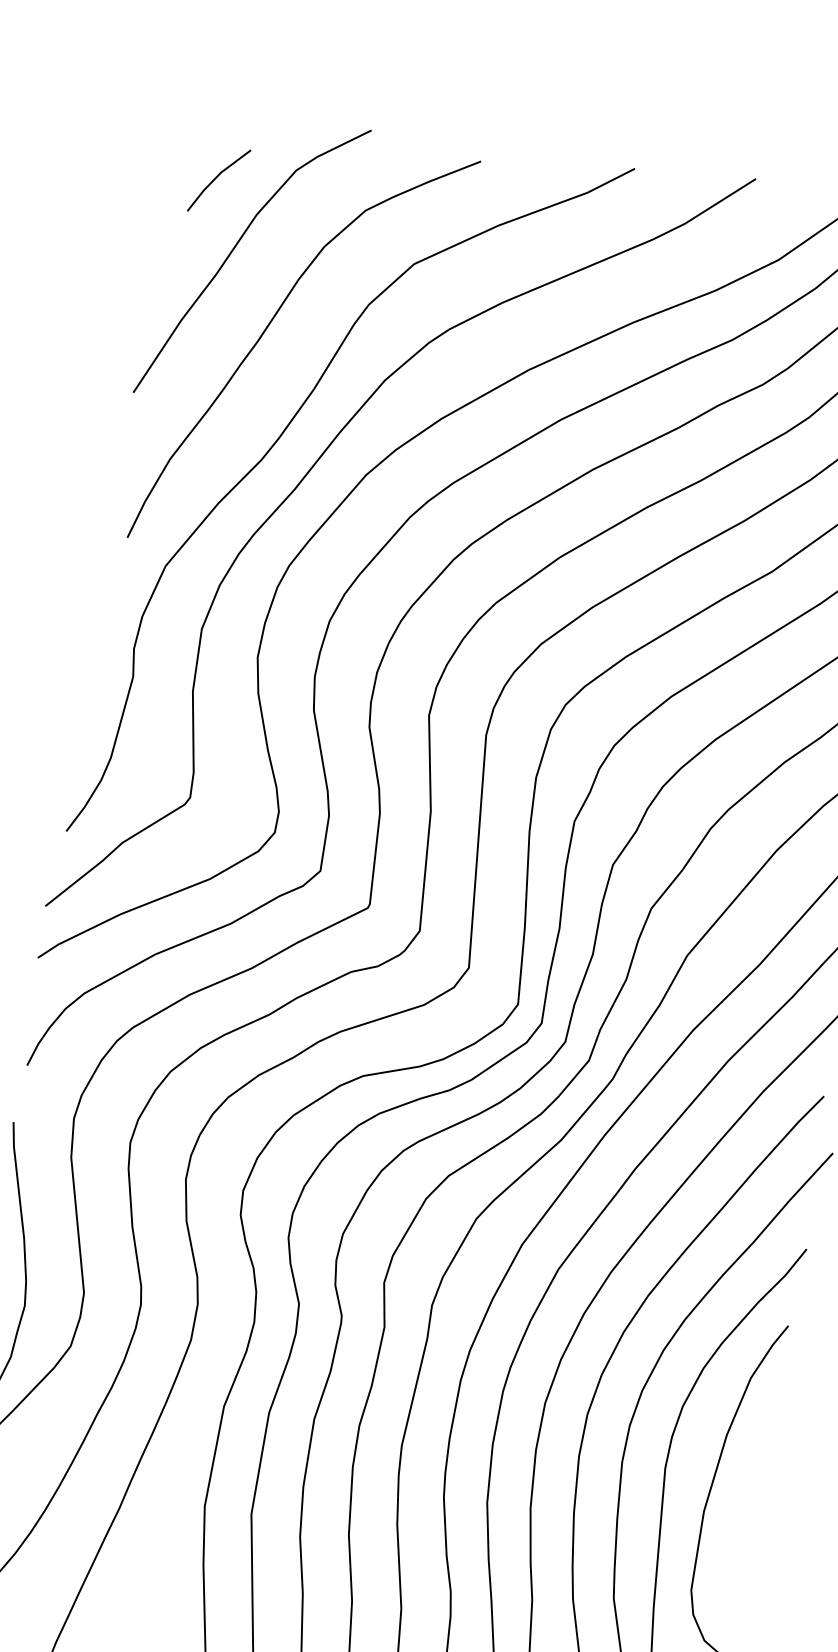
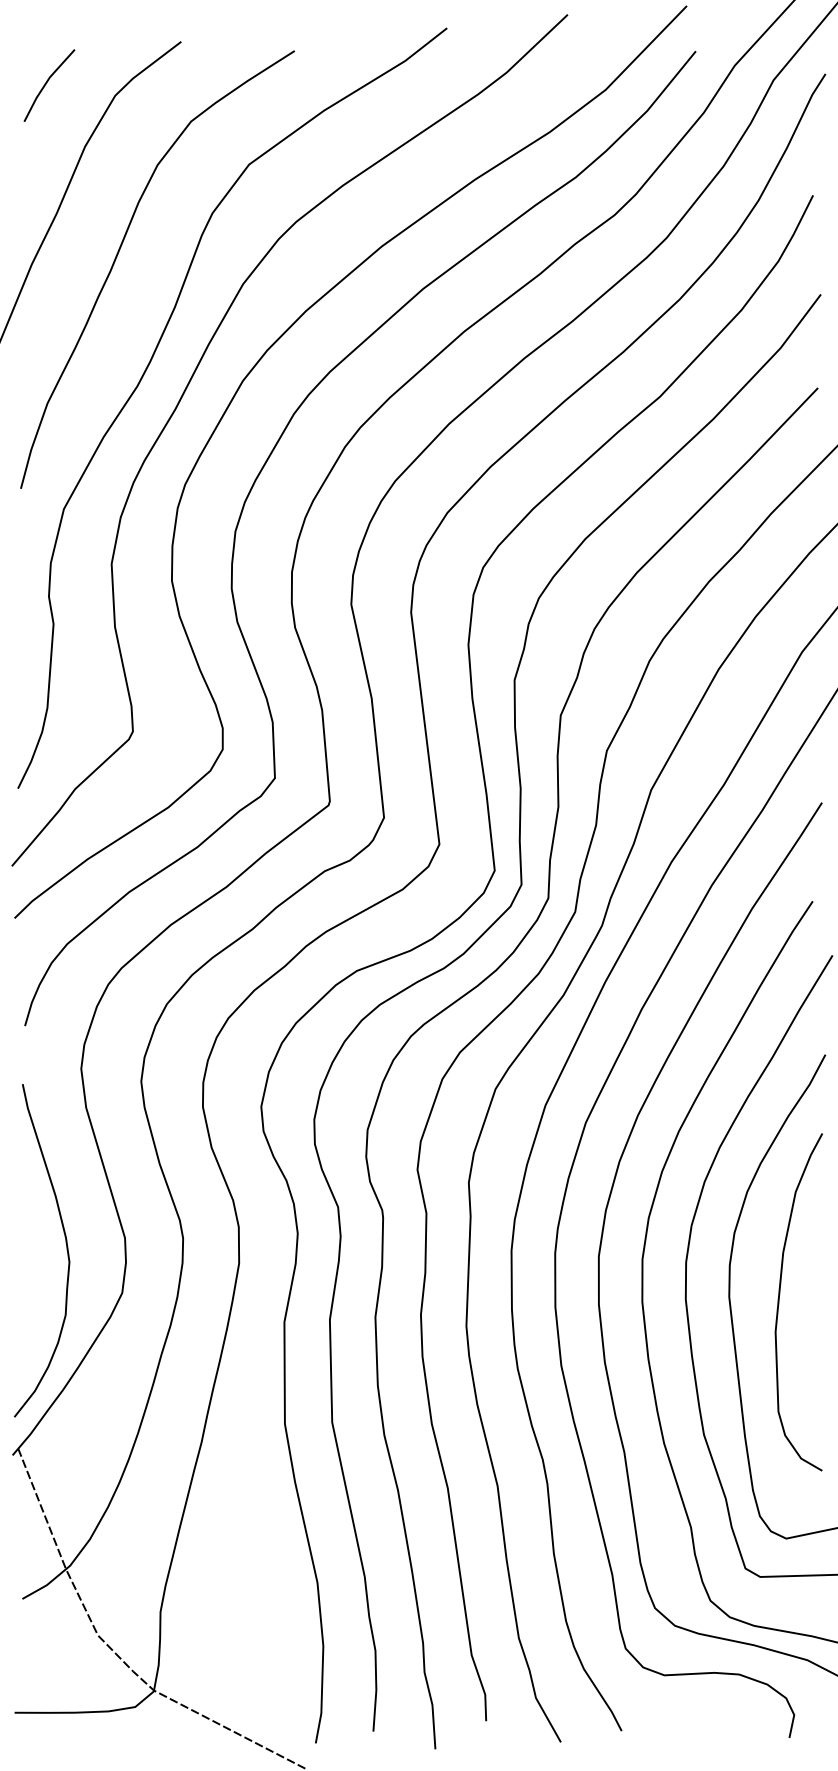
line: (217, 178) -> (47, 83), moved

